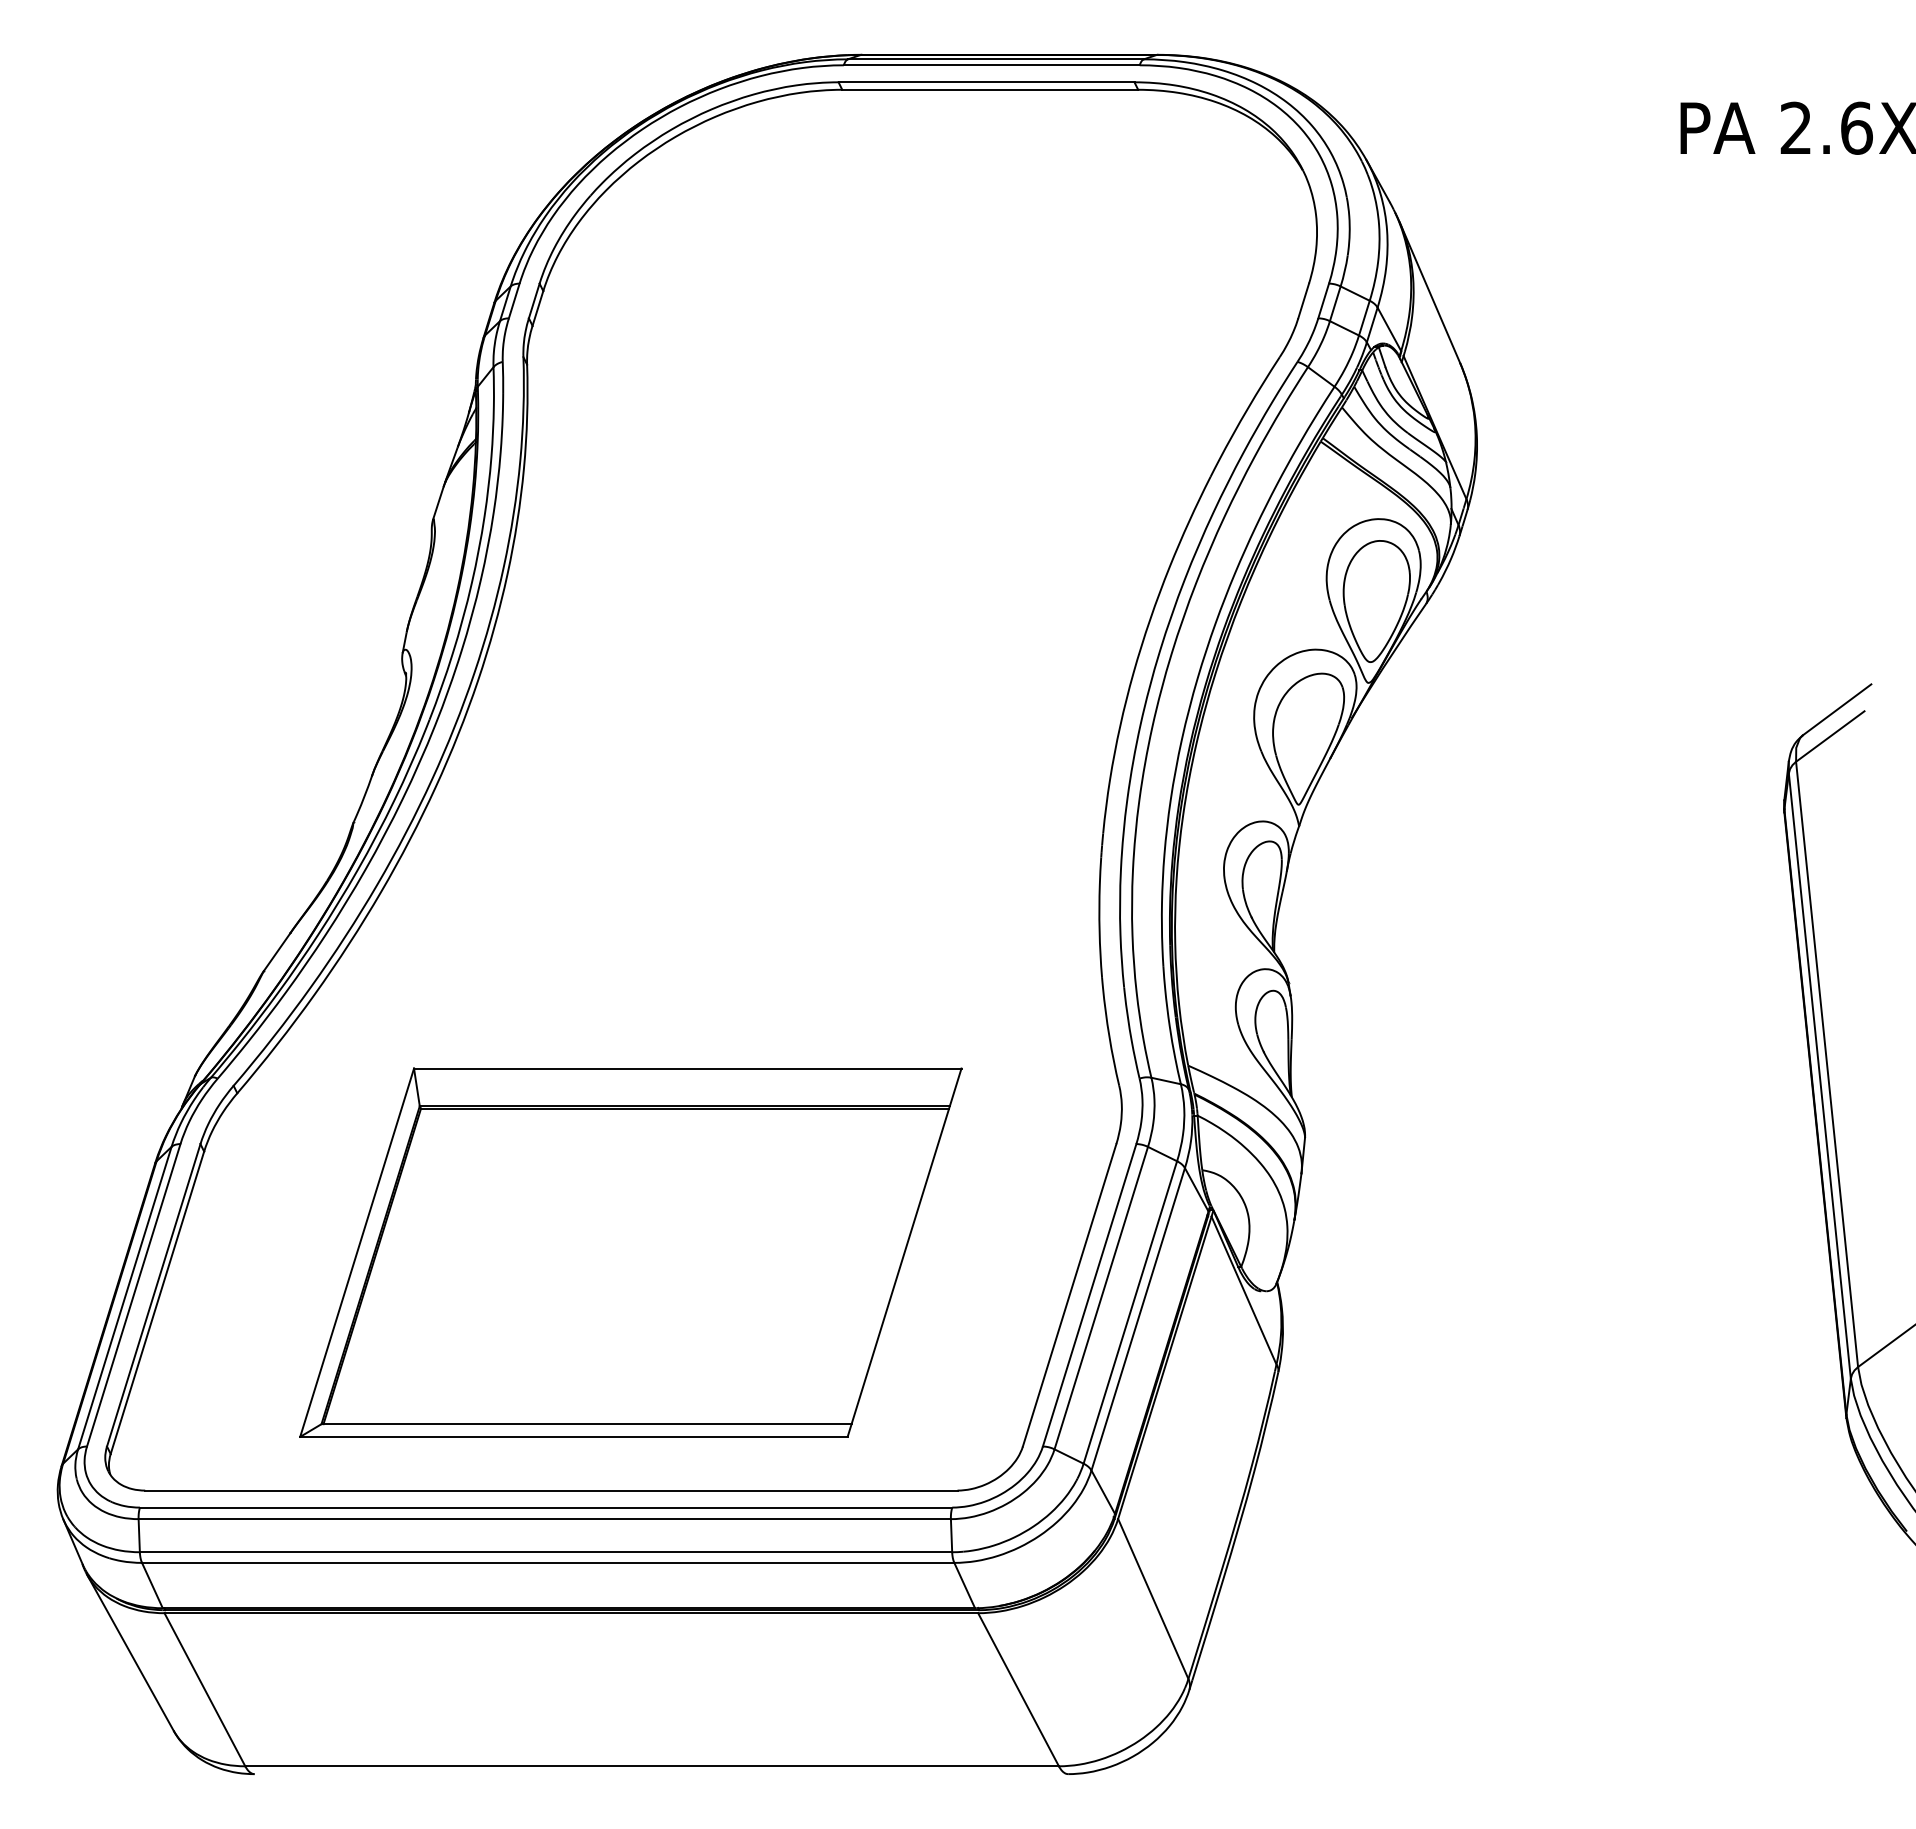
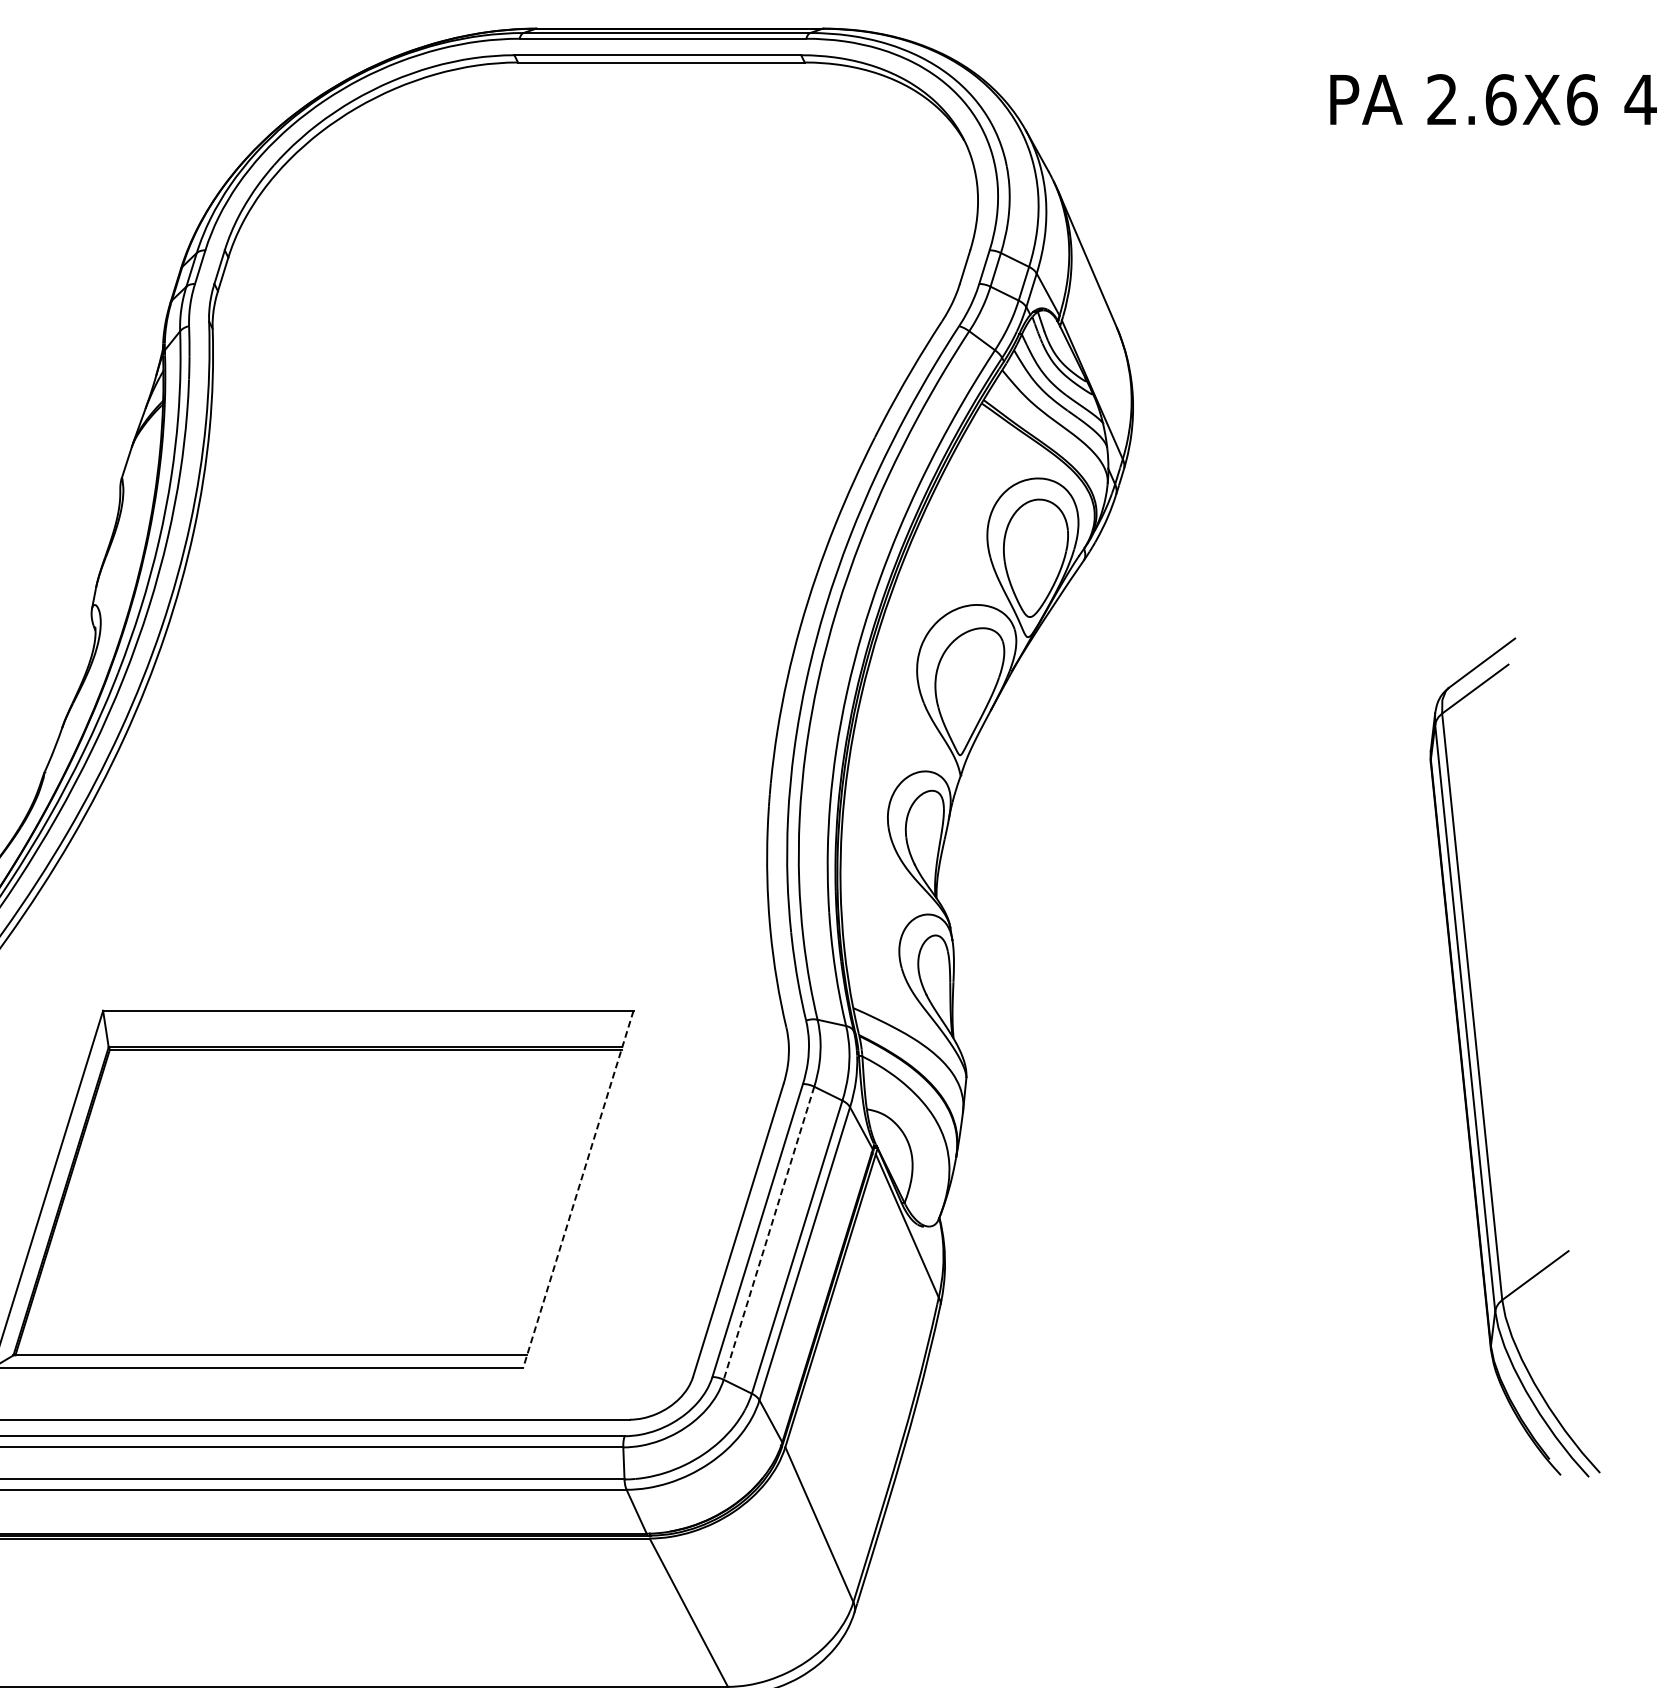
line: (904, 1252) -> (578, 1189), solid -> dashed
line: (1101, 1298) -> (769, 1233), solid -> dashed

